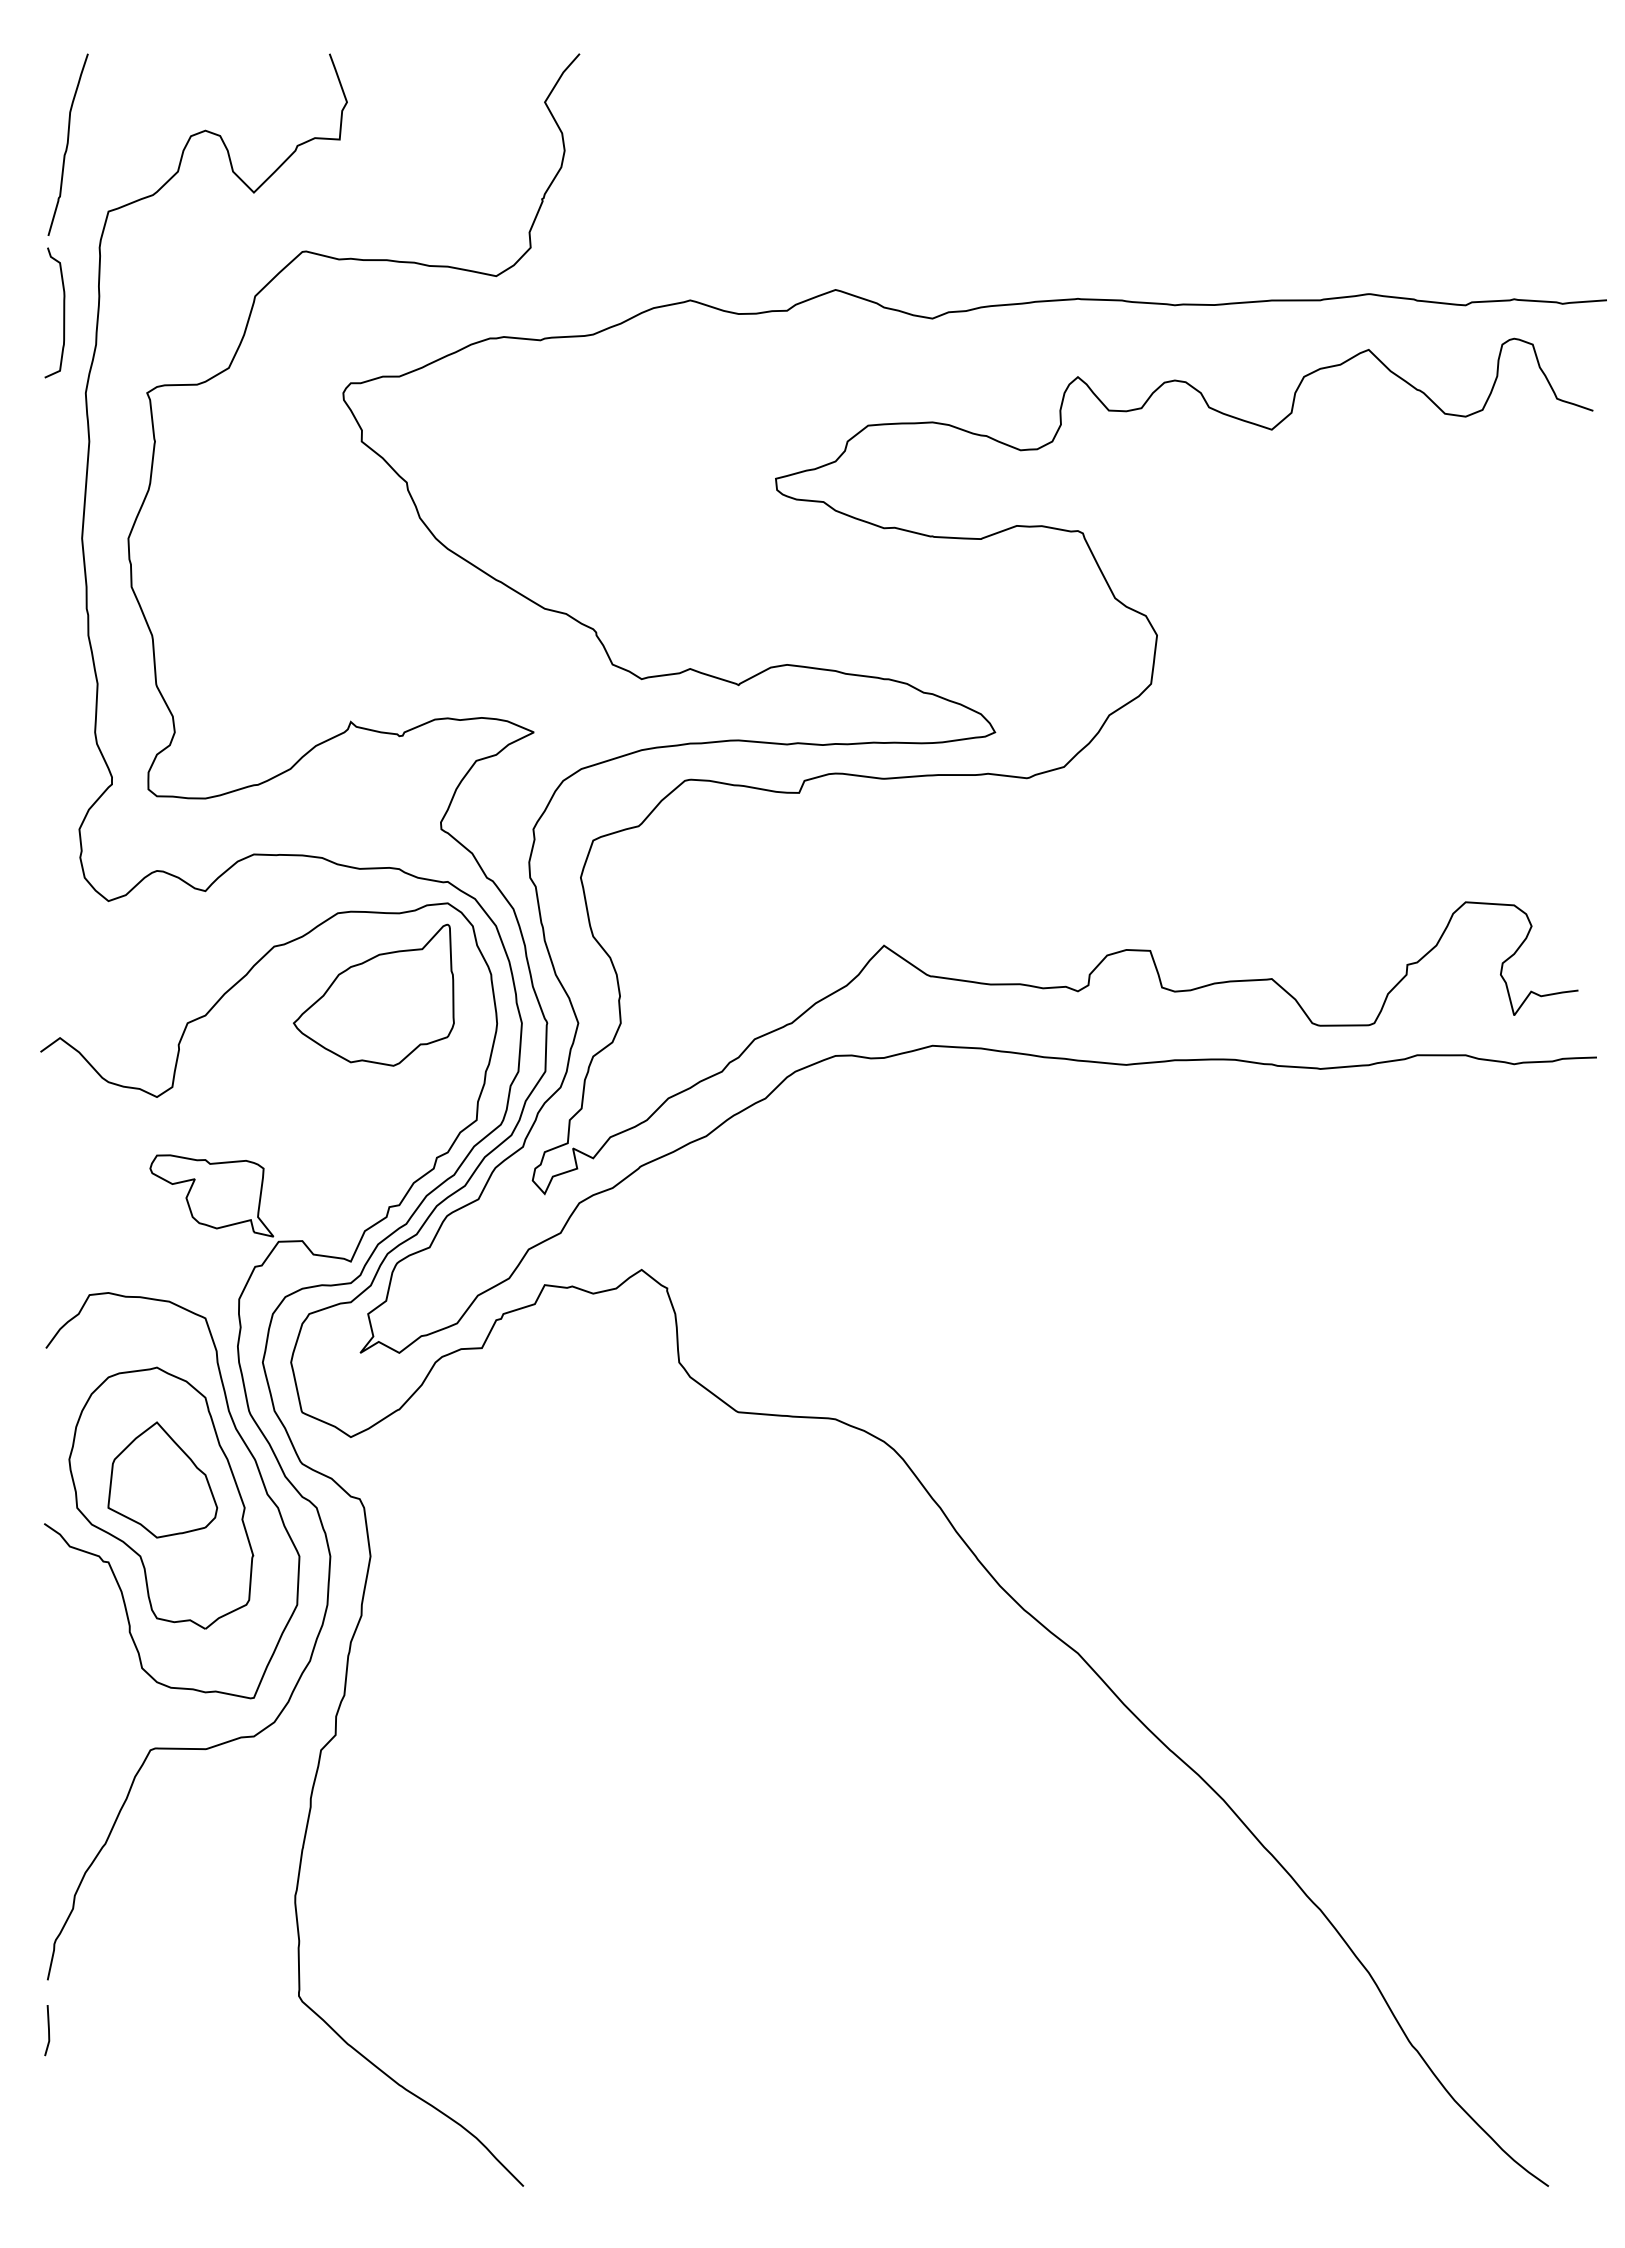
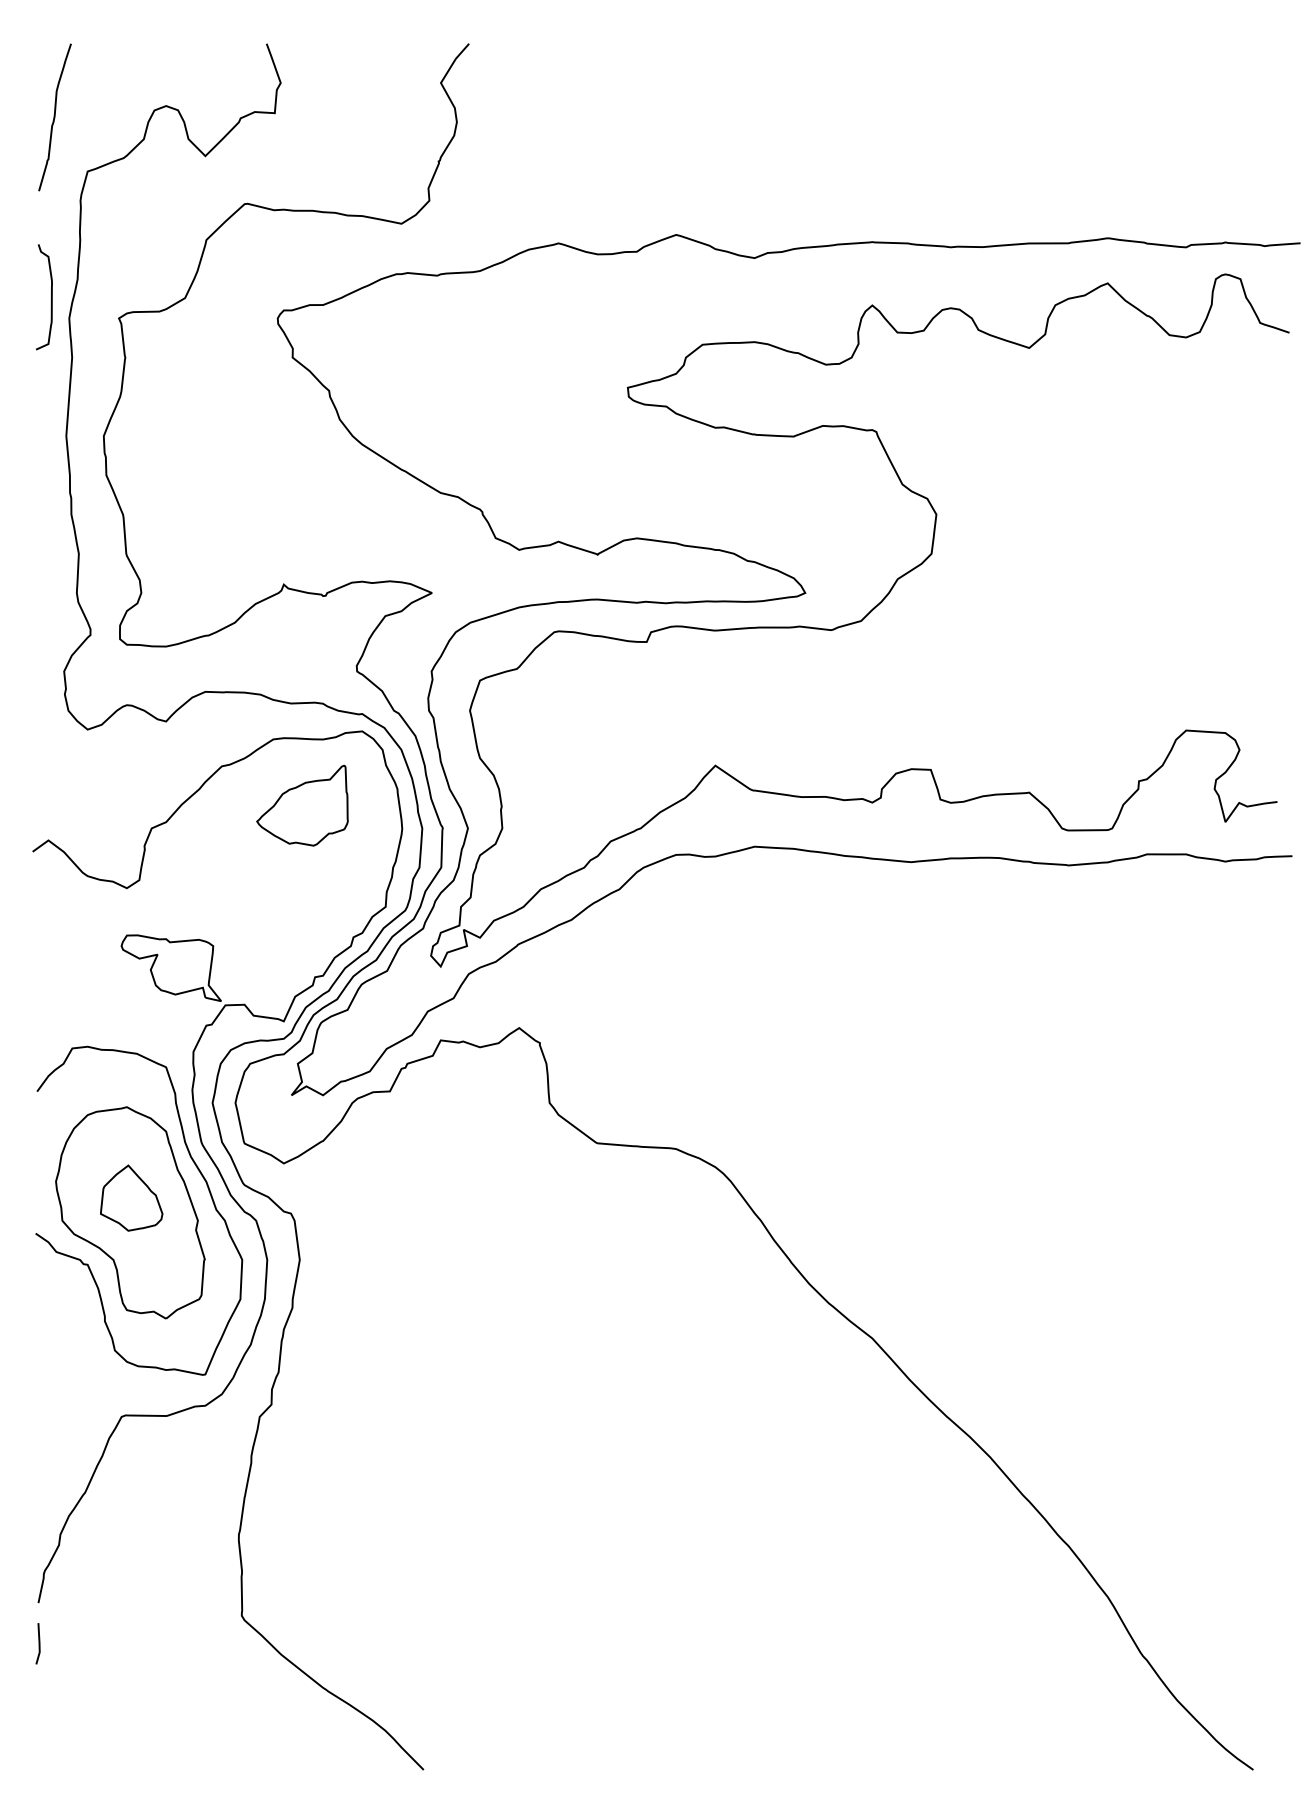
curve: (63, 312) -> (51, 296), moved
part: (373, 994) -> (302, 805), size x0.7
part: (162, 1479) -> (131, 1197), size x0.7

